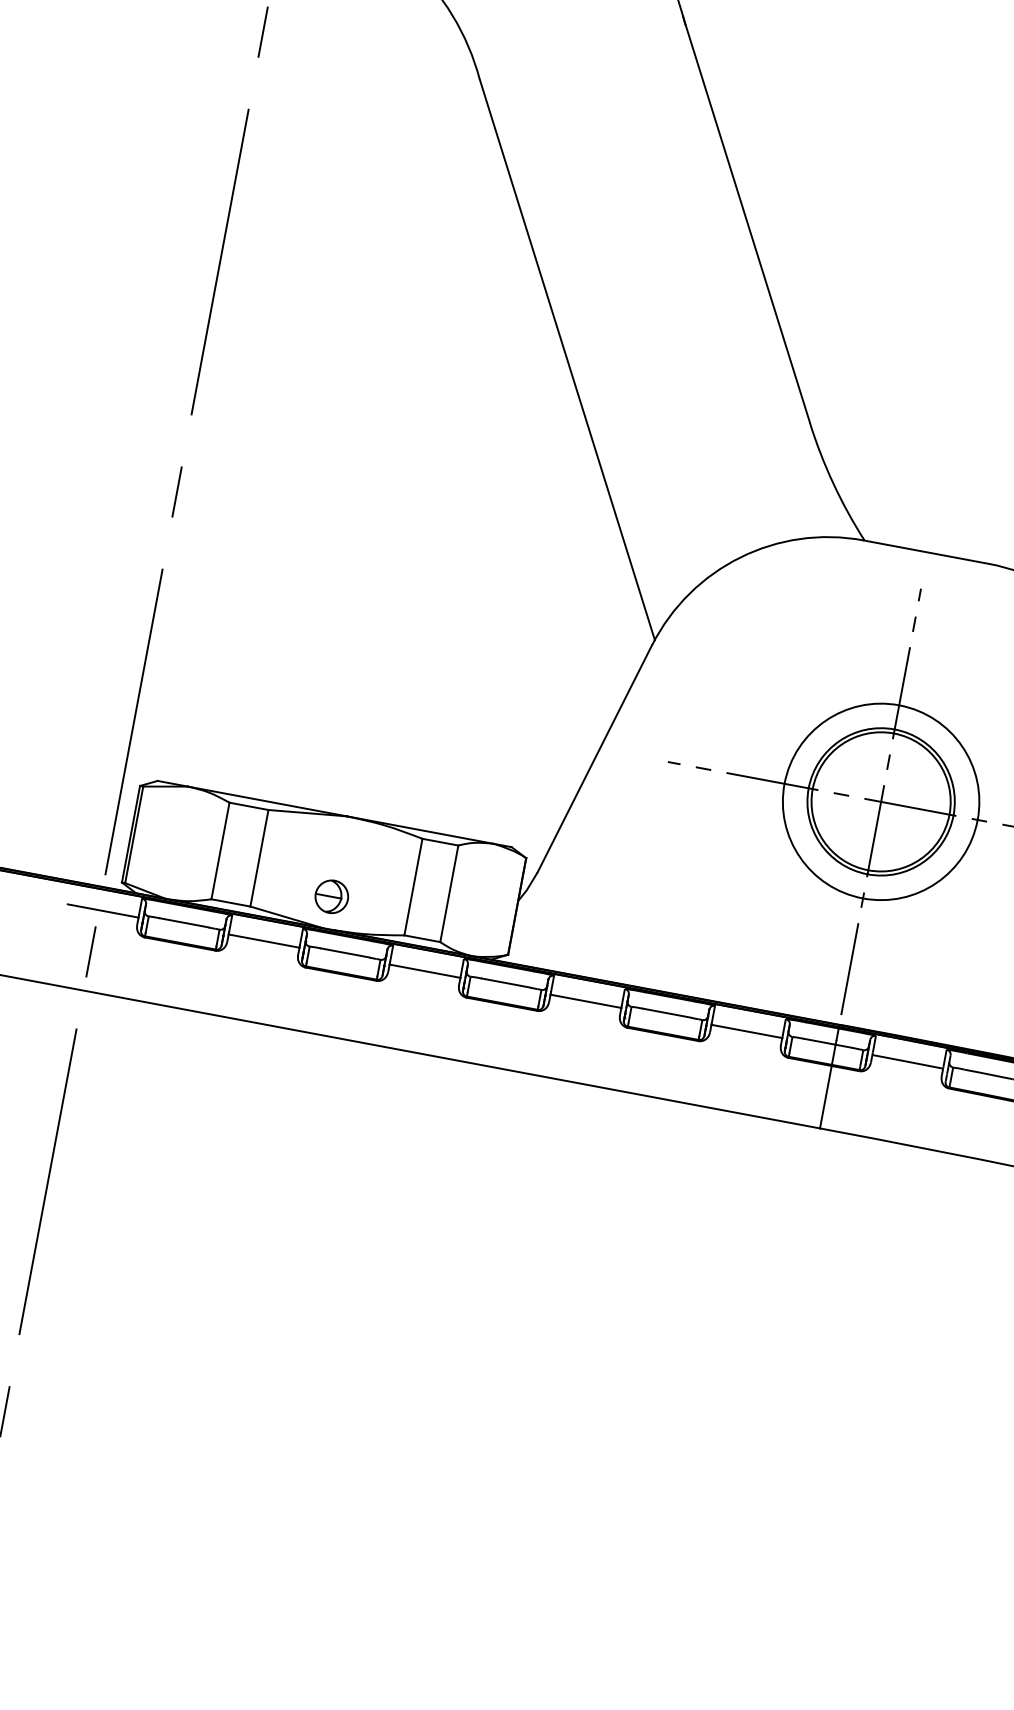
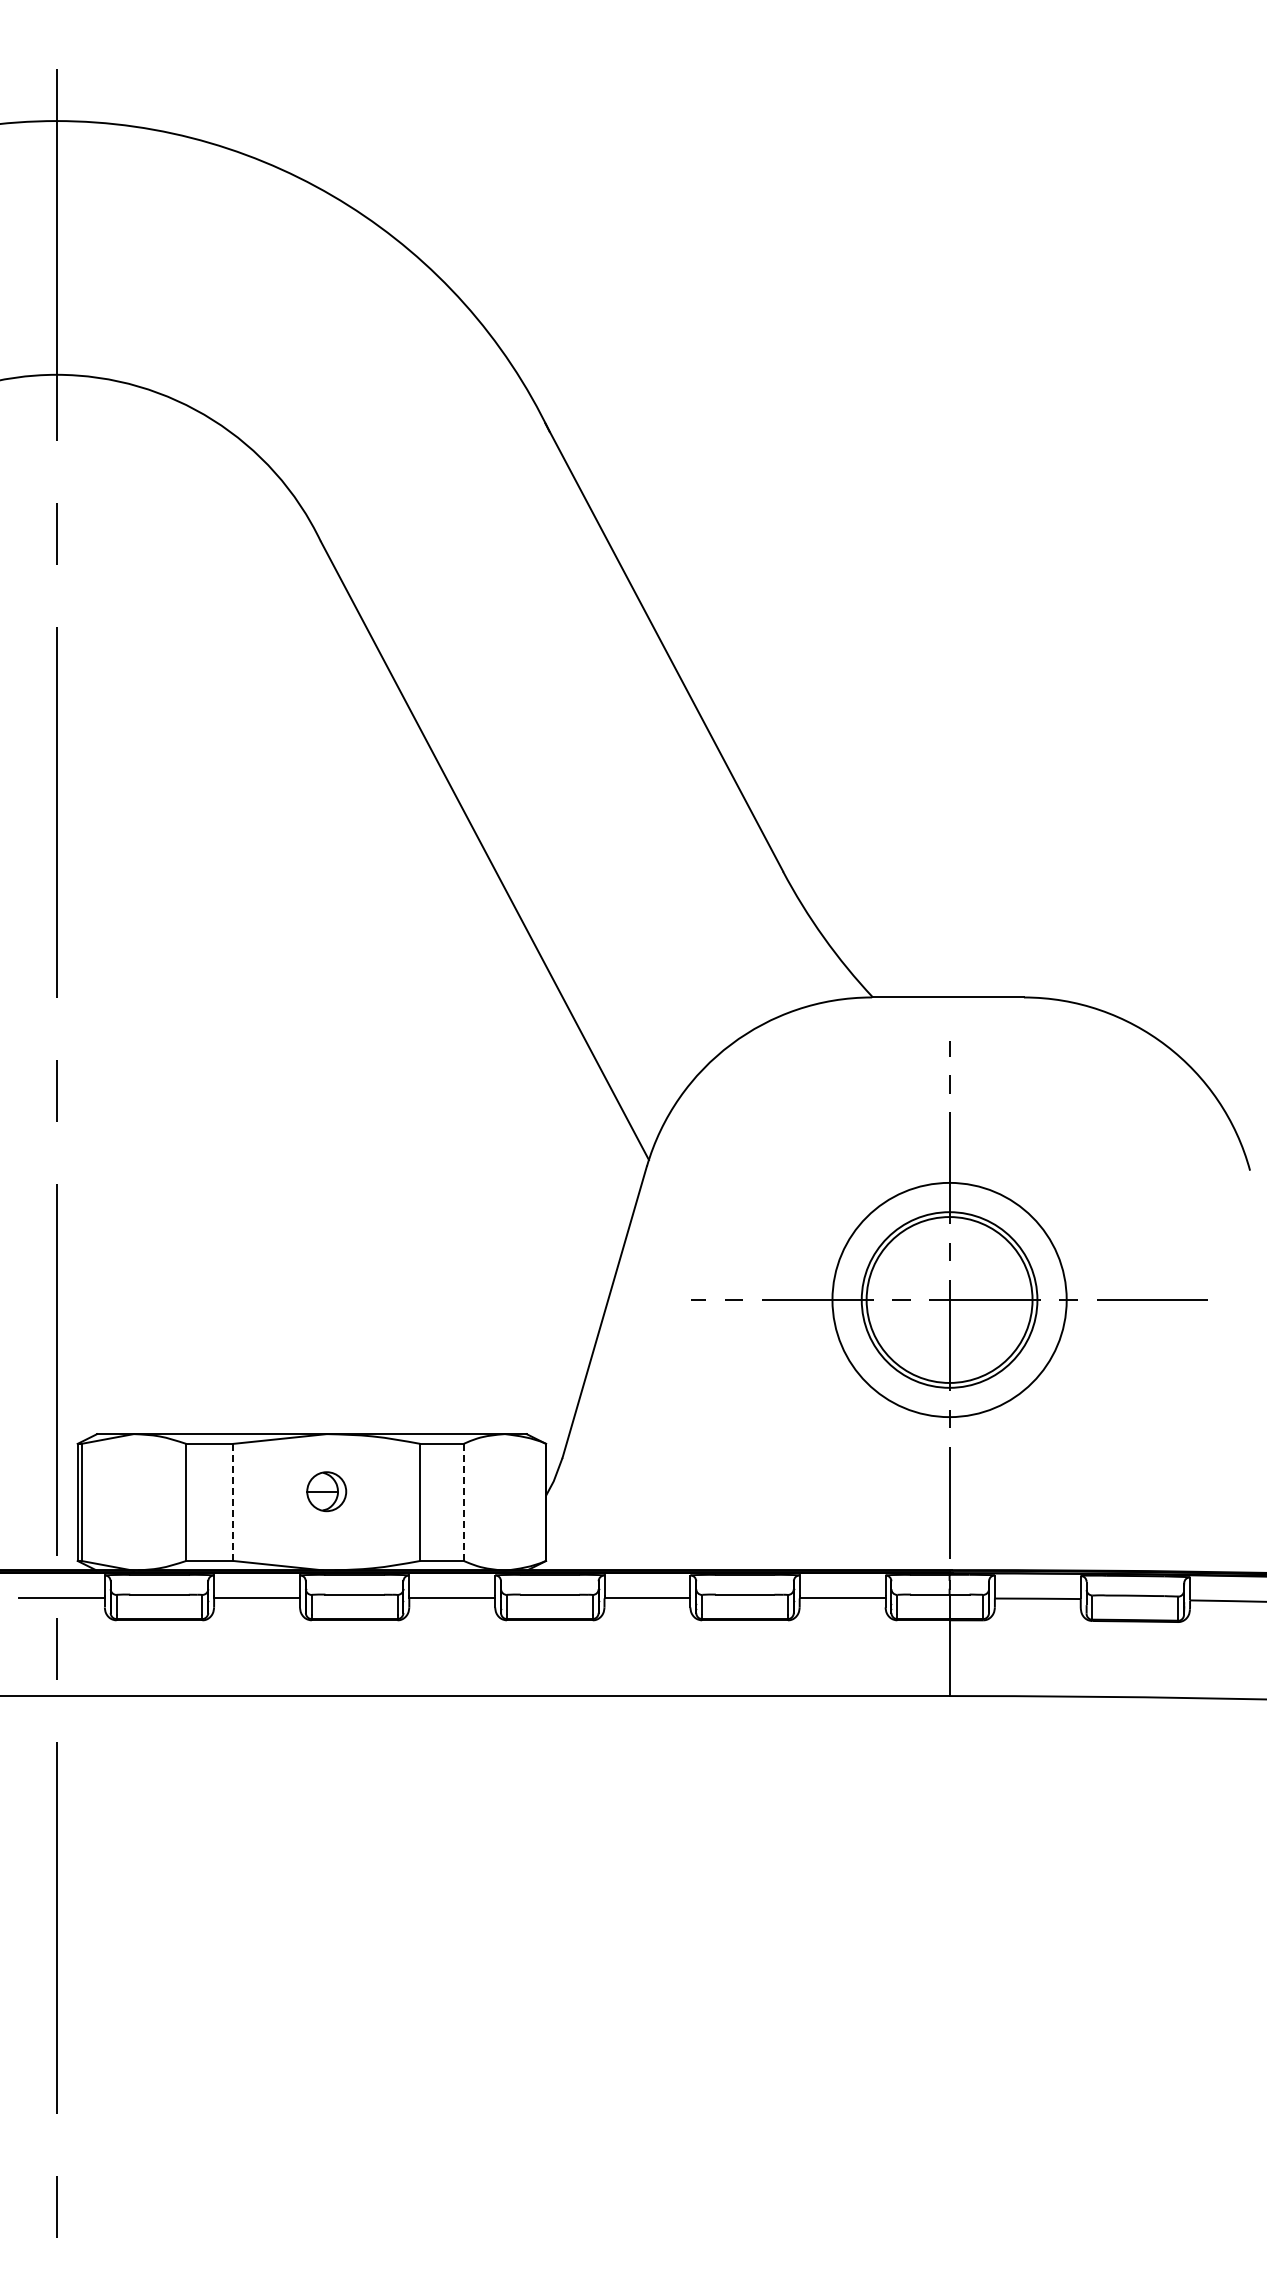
line: (259, 858) -> (233, 1502), solid -> dashed
line: (449, 893) -> (463, 1502), solid -> dashed
part: (331, 896) -> (326, 1491), moved

